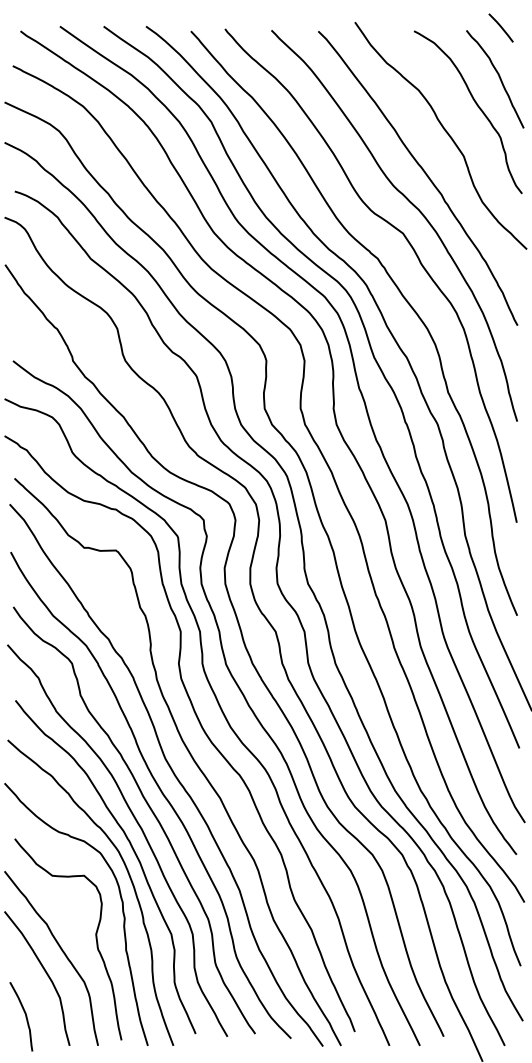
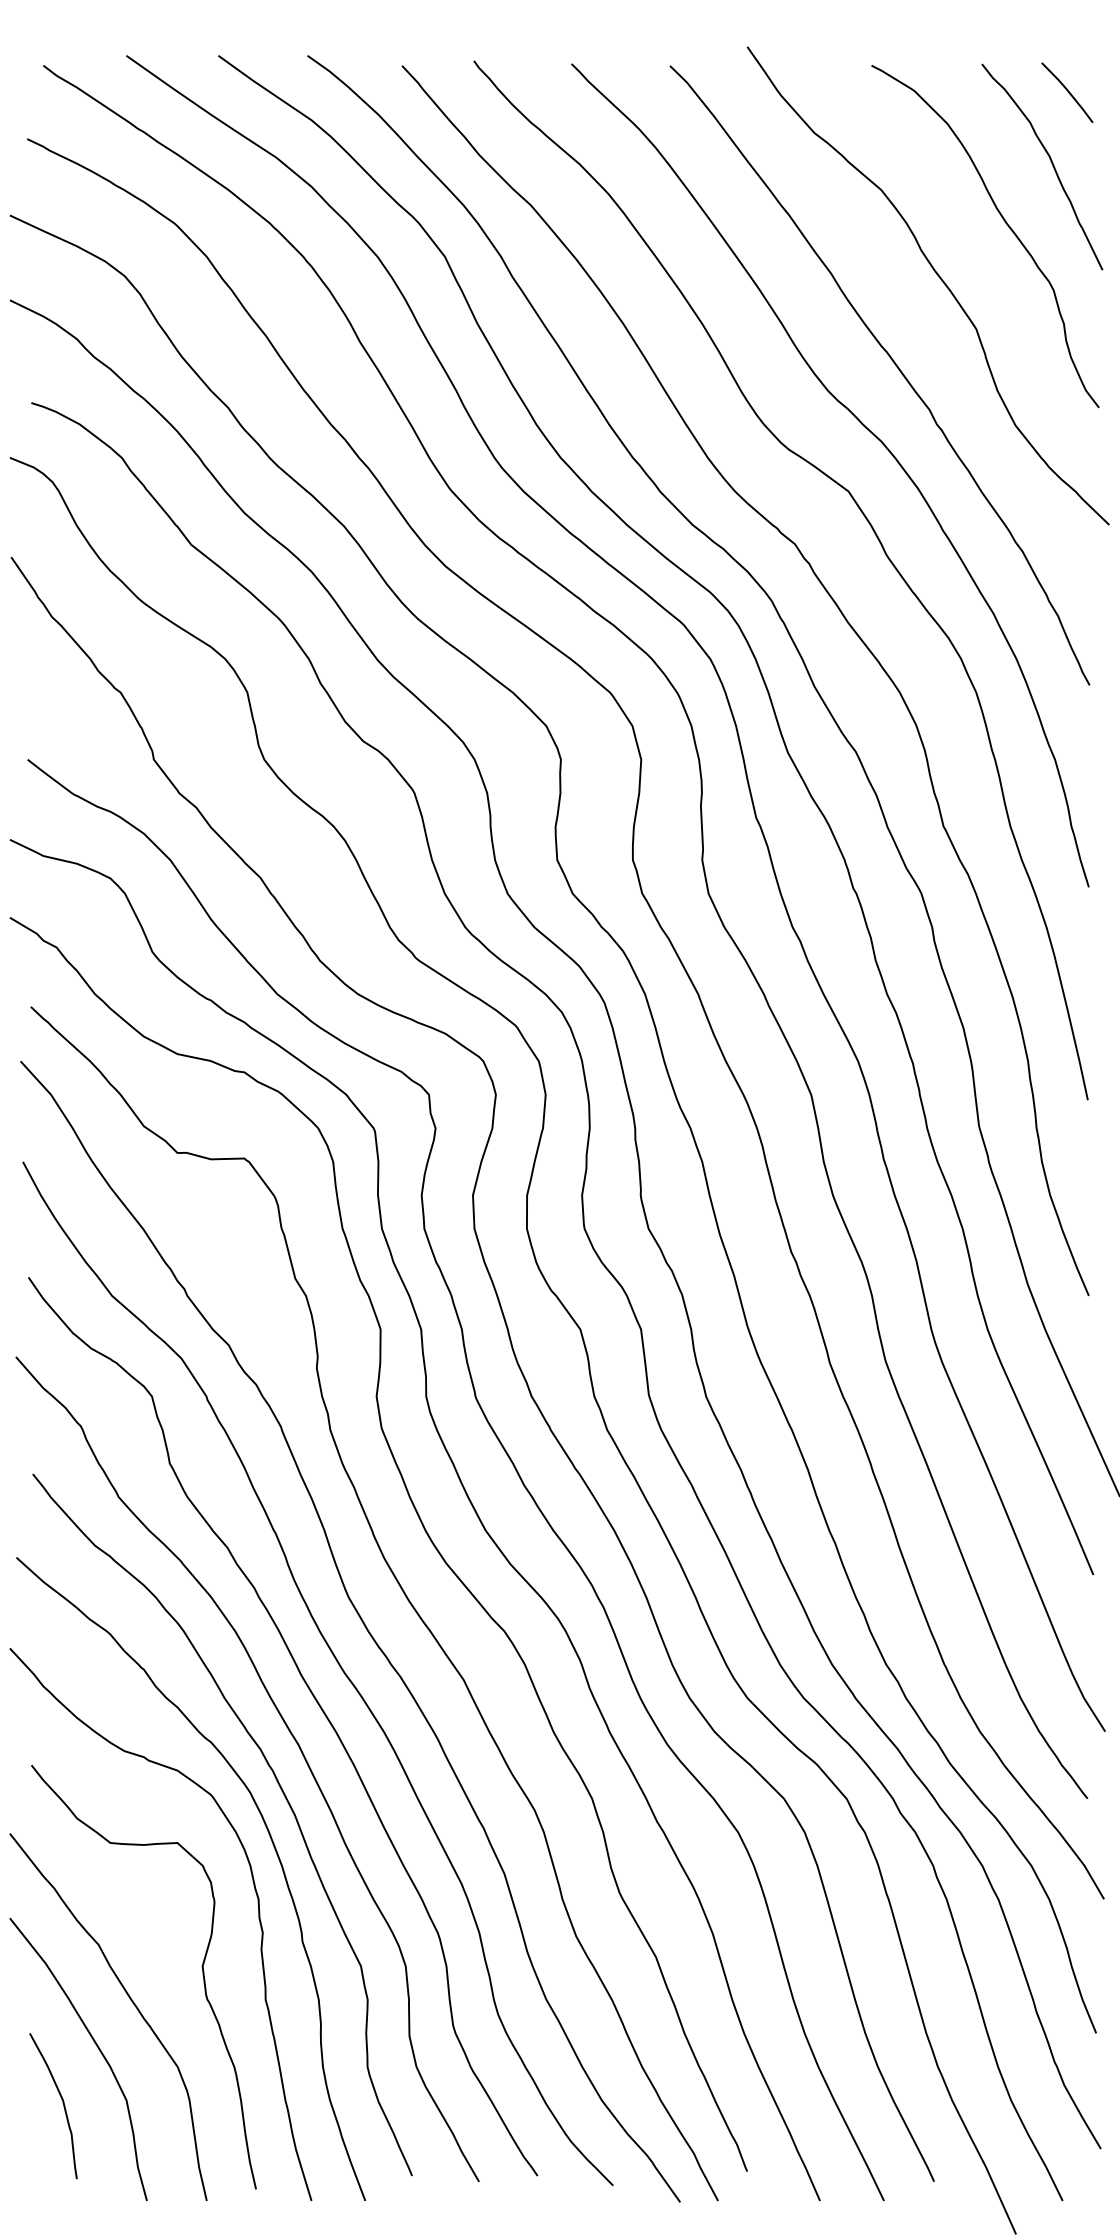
line: (500, 27) -> (1066, 91), moved
curve: (25, 1016) -> (62, 2105), moved

